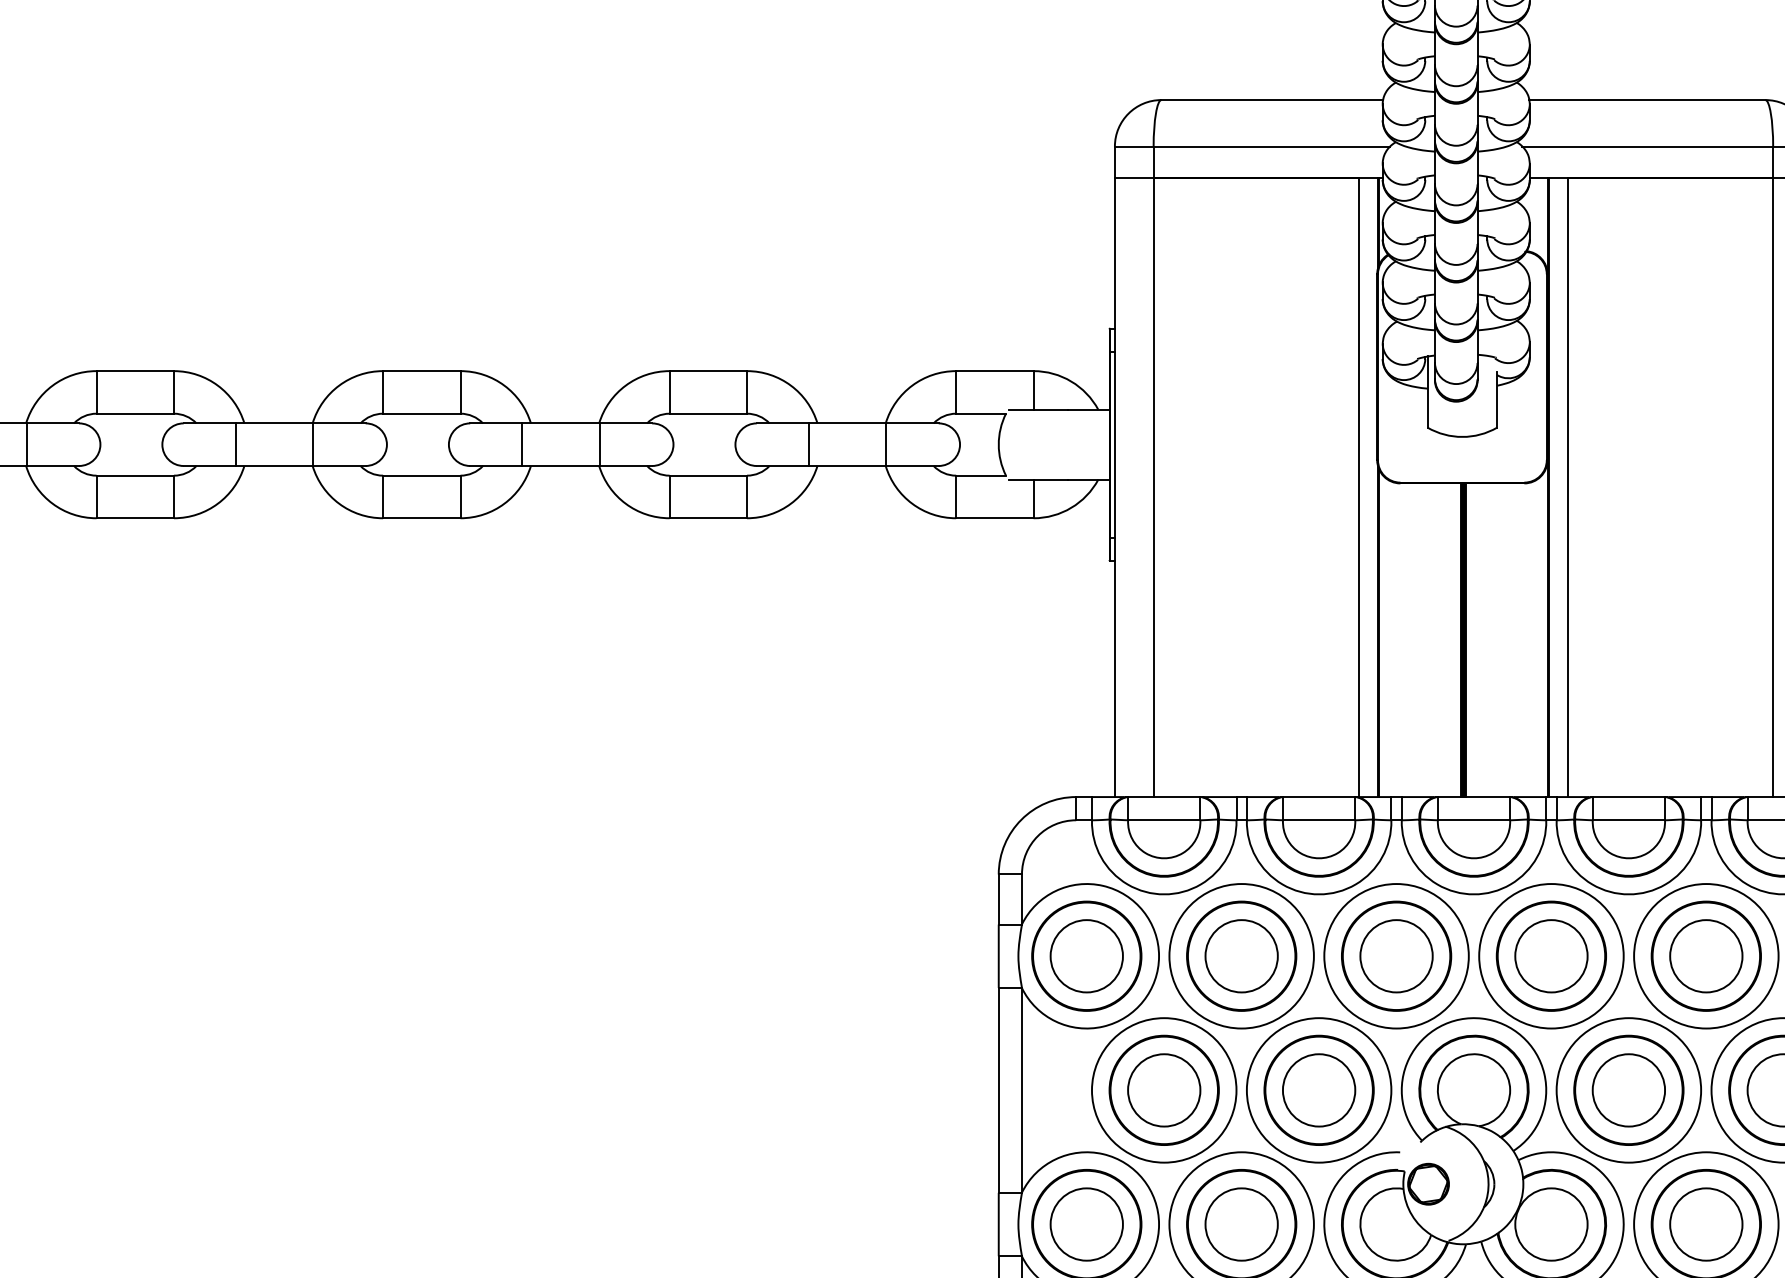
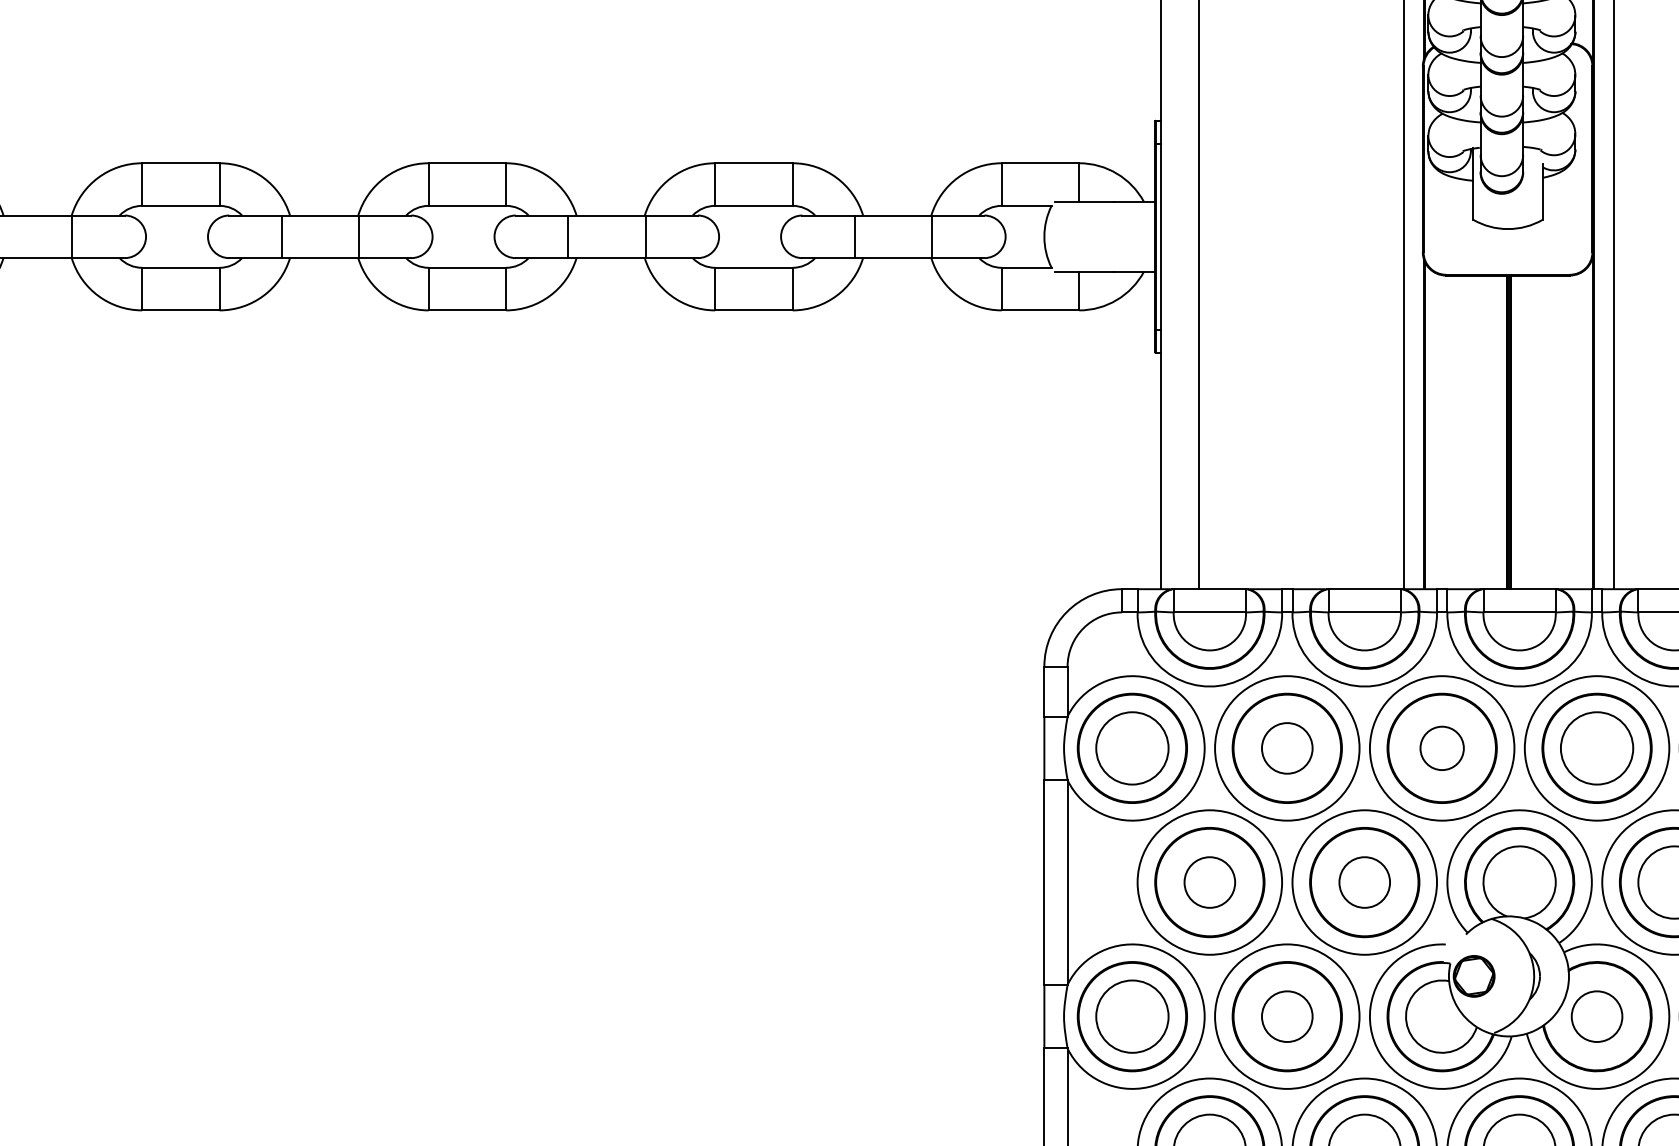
circle: (1241, 956) -> (1287, 748), size x0.7
circle: (1396, 956) -> (1442, 748), size x0.6
circle: (1164, 1090) -> (1210, 882), size x0.7
circle: (1318, 1090) -> (1364, 882), size x0.7
circle: (1241, 1224) -> (1287, 1016), size x0.7
circle: (1551, 1224) -> (1597, 1016), size x0.7

